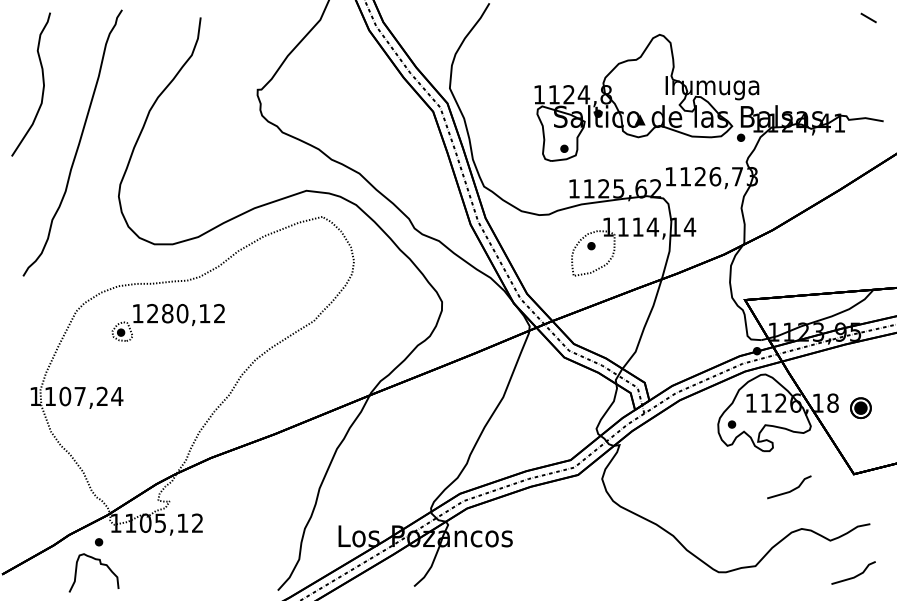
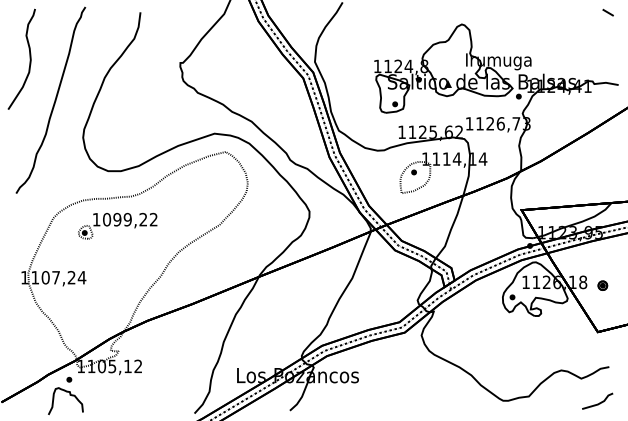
text: (179, 313) -> (125, 219), 1280,12 -> 1099,22
part: (860, 407) -> (602, 285), size x0.62
line: (792, 489) -> (554, 342), removed

